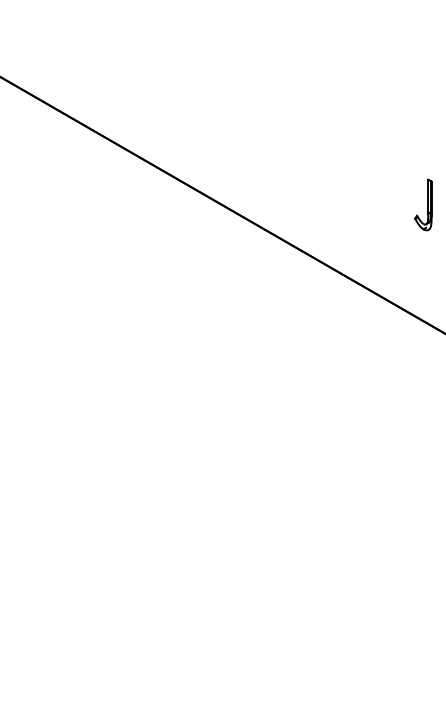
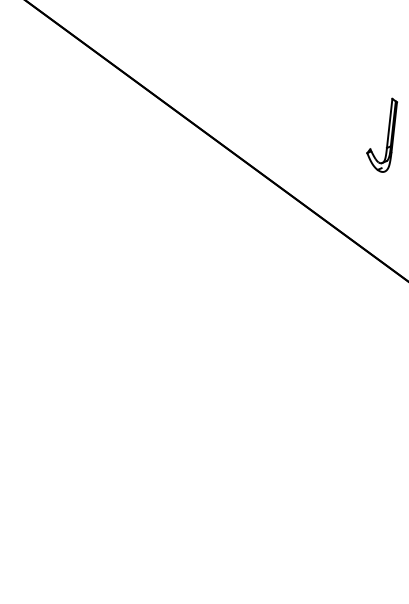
part: (423, 204) -> (381, 134), size x1.43

